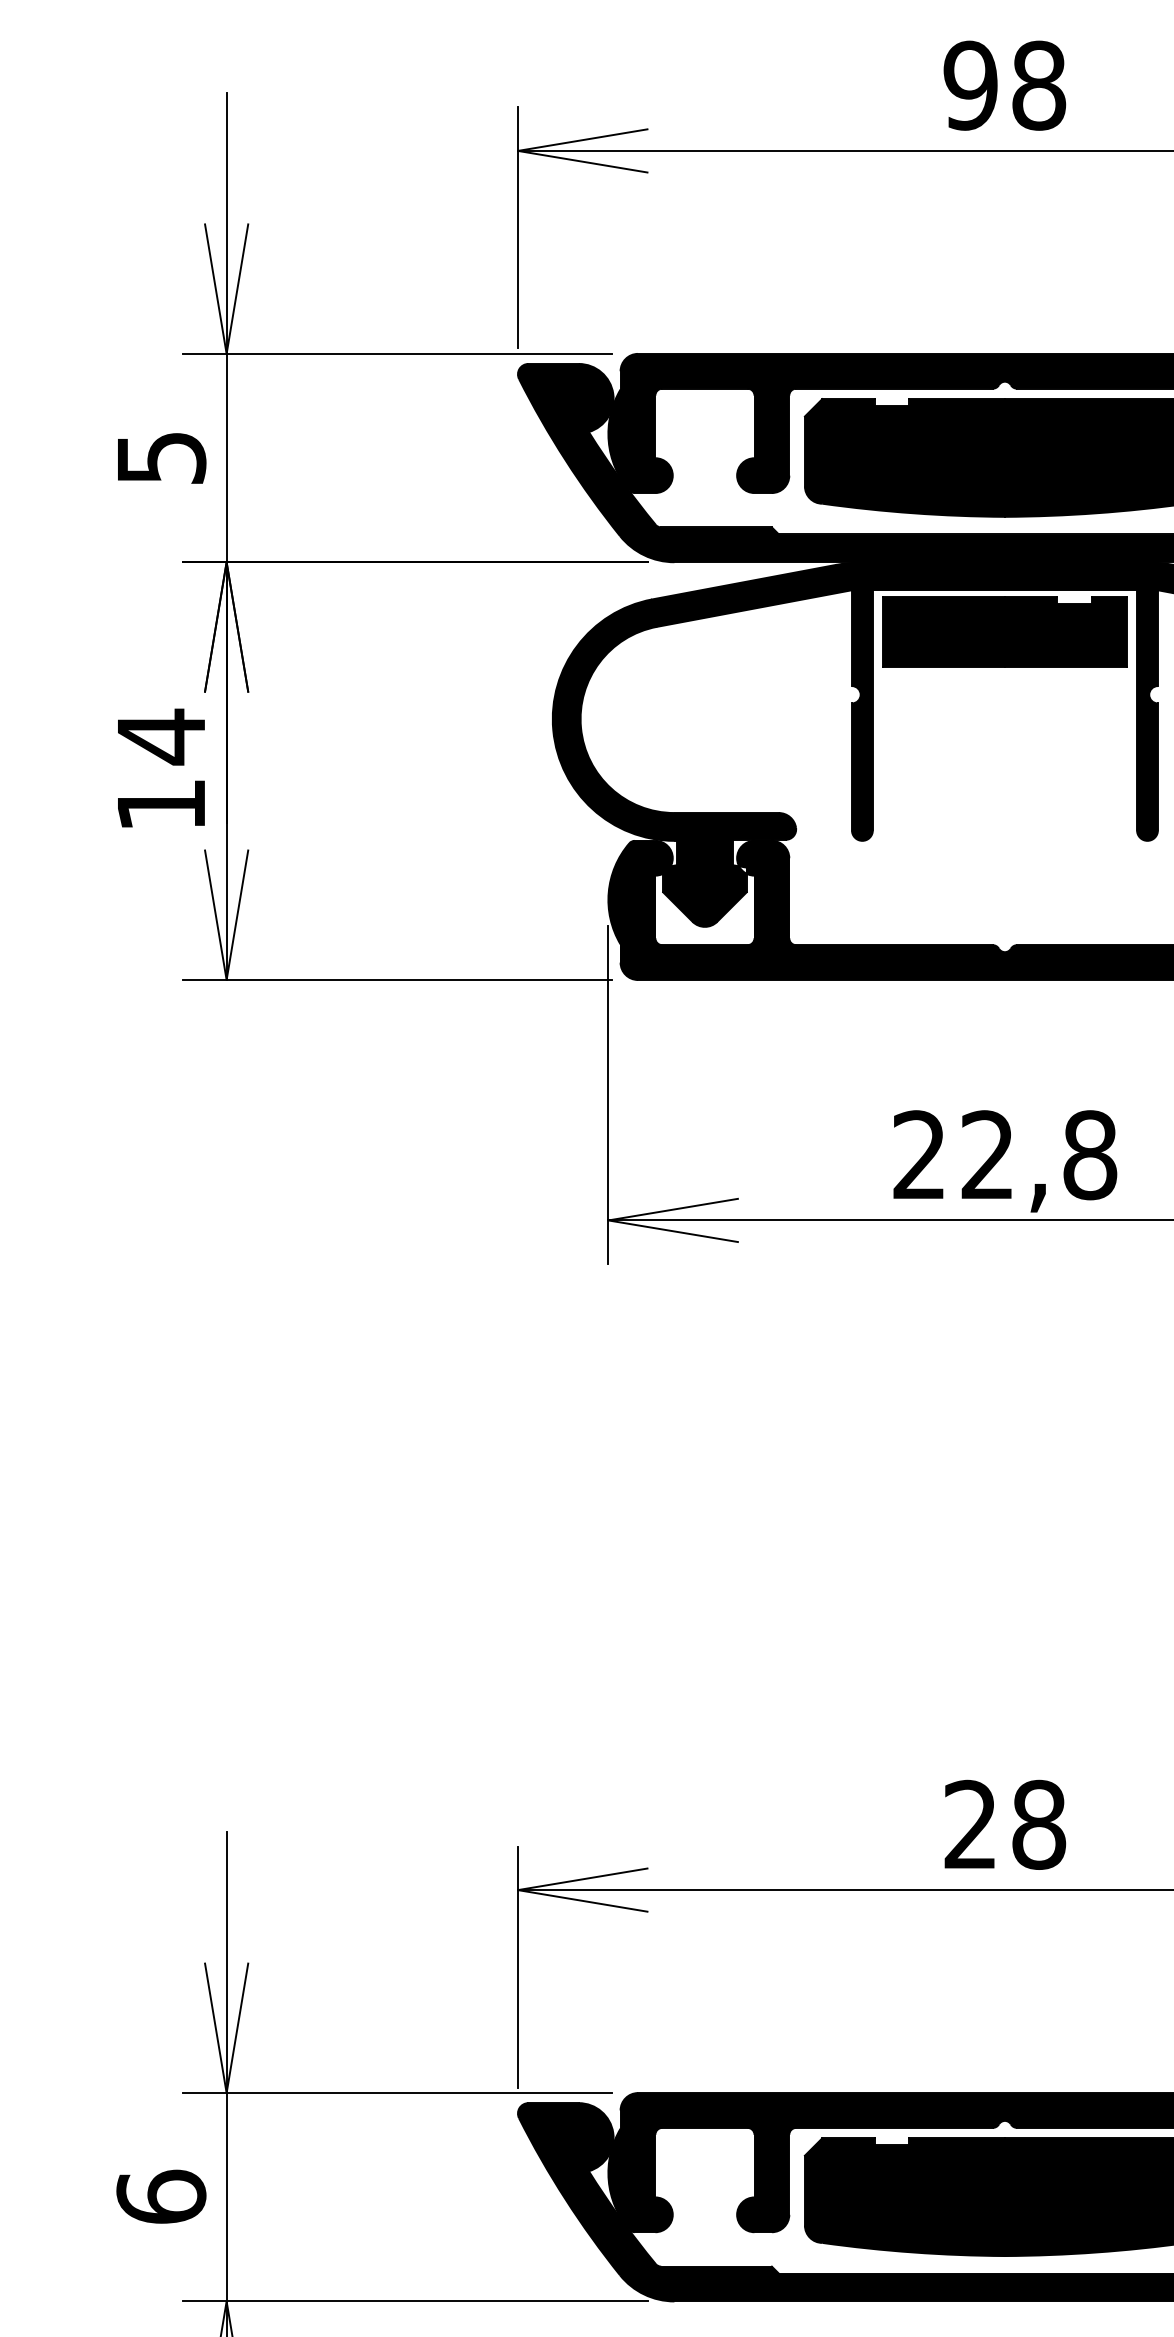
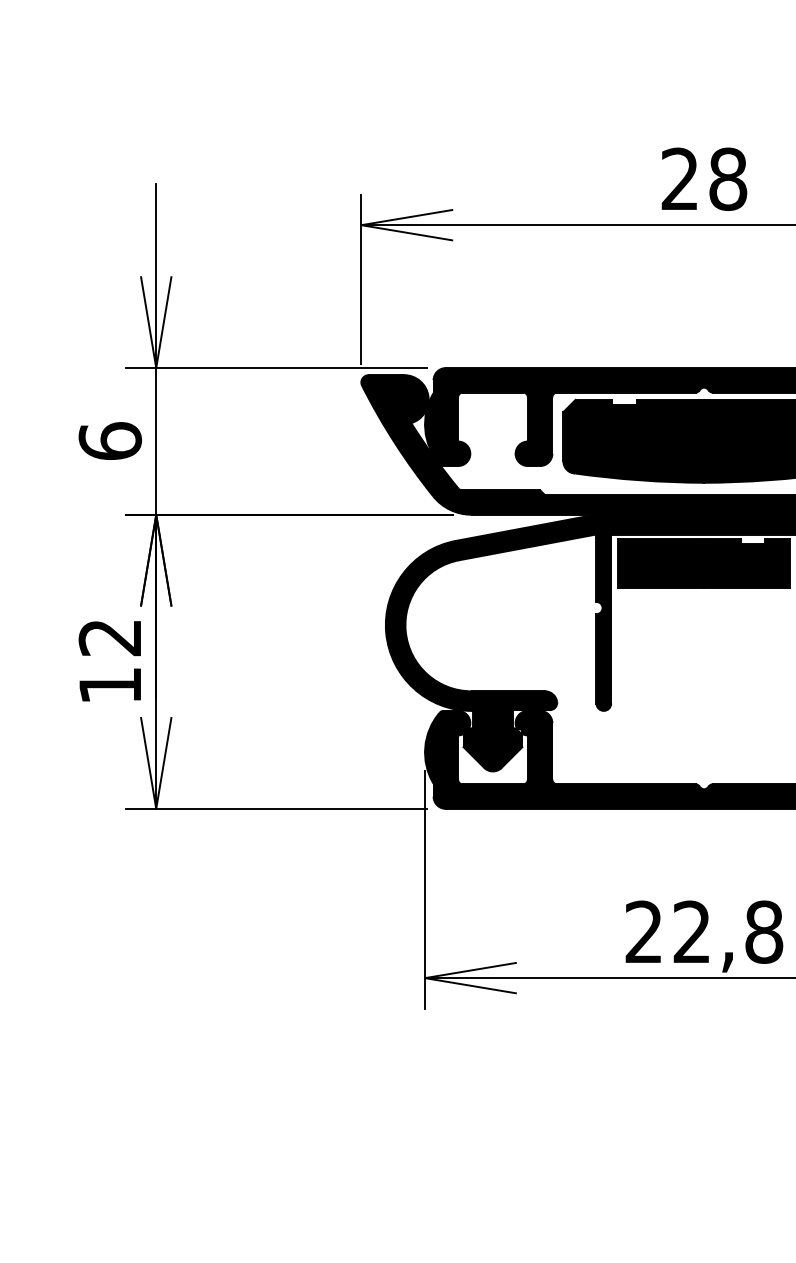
text: (970, 85) -> (679, 179), 98 -> 28
text: (161, 457) -> (110, 441), 5 -> 6
text: (160, 736) -> (109, 637), 14 -> 12

